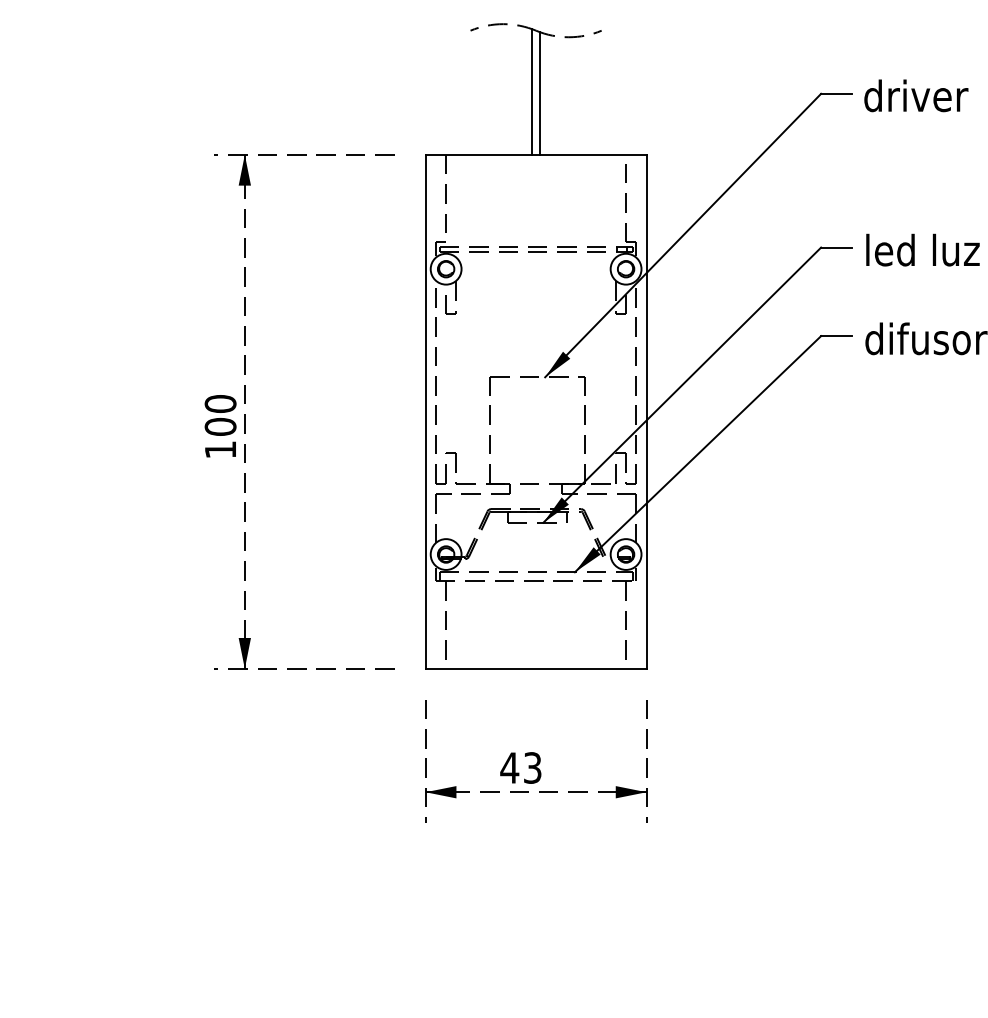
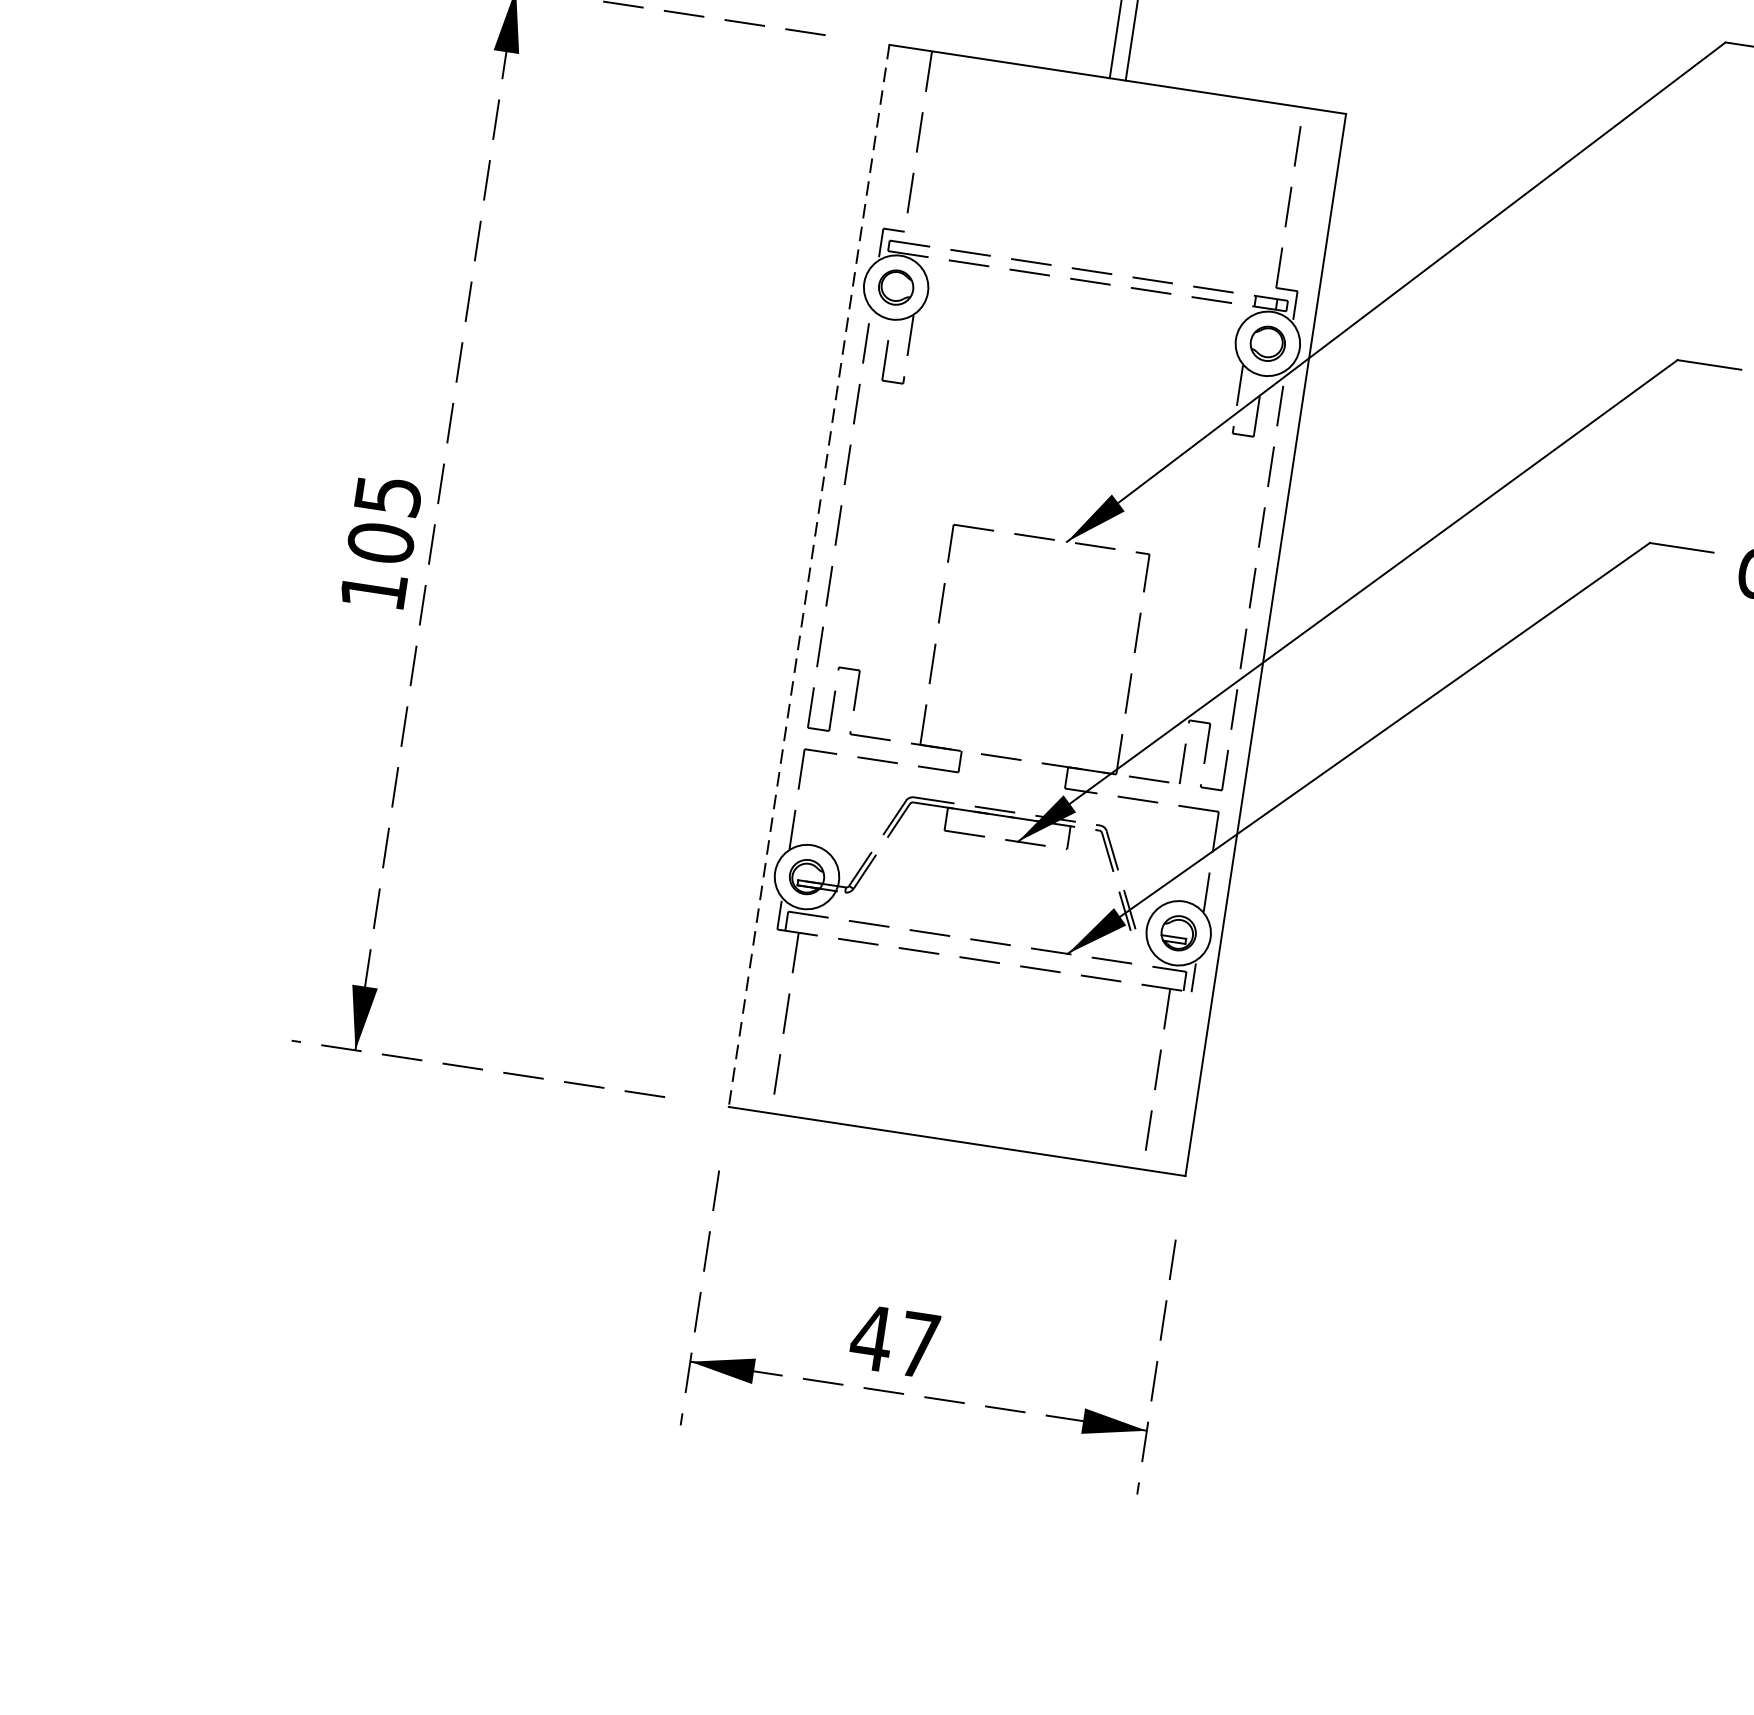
text: (220, 403) -> (388, 494), 100 -> 105
line: (425, 412) -> (808, 577), solid -> dashed
text: (532, 767) -> (918, 1344), 43 -> 47

